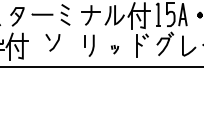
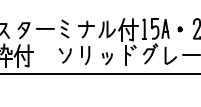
part: (51, 42) -> (64, 55), moved
part: (115, 49) -> (107, 58), size x1.67

